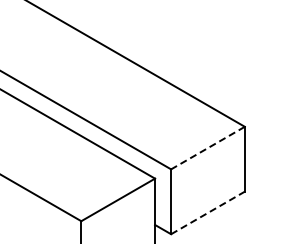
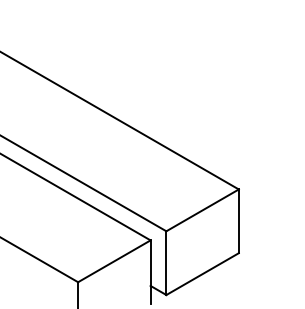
line: (207, 148) -> (202, 210), dashed -> solid
line: (207, 213) -> (202, 274), dashed -> solid

